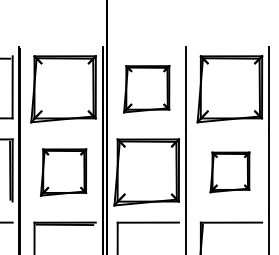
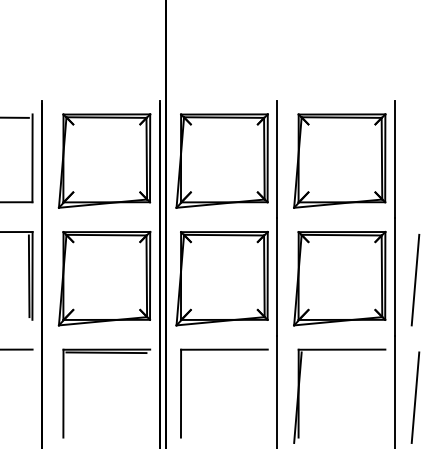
part: (146, 88) -> (221, 160), size x1.43
part: (63, 172) -> (104, 278), size x1.43
part: (229, 172) -> (339, 278), size x1.67

